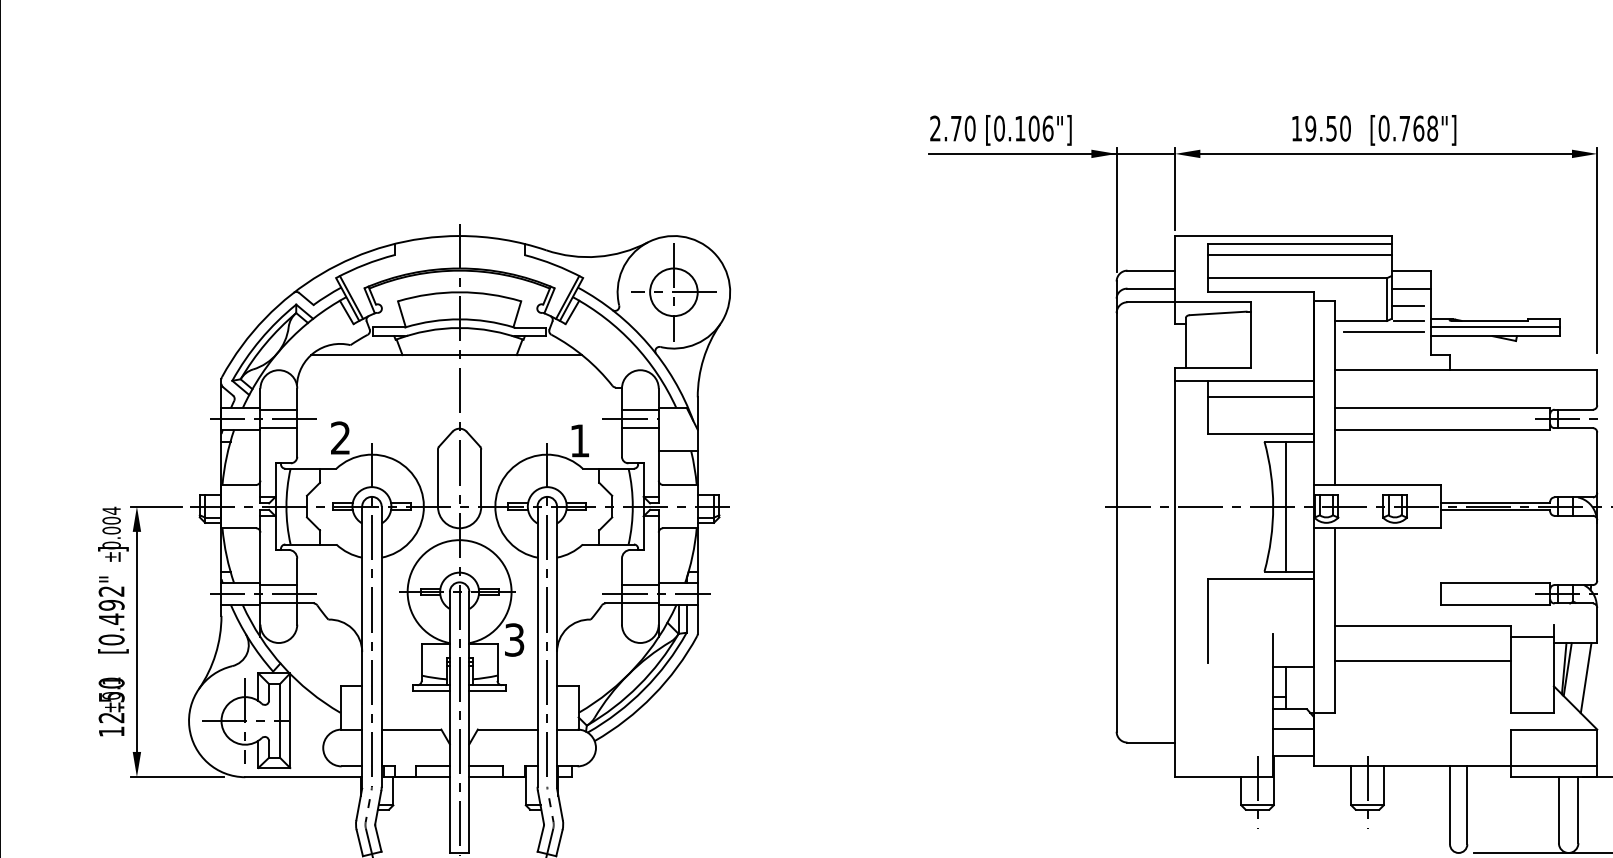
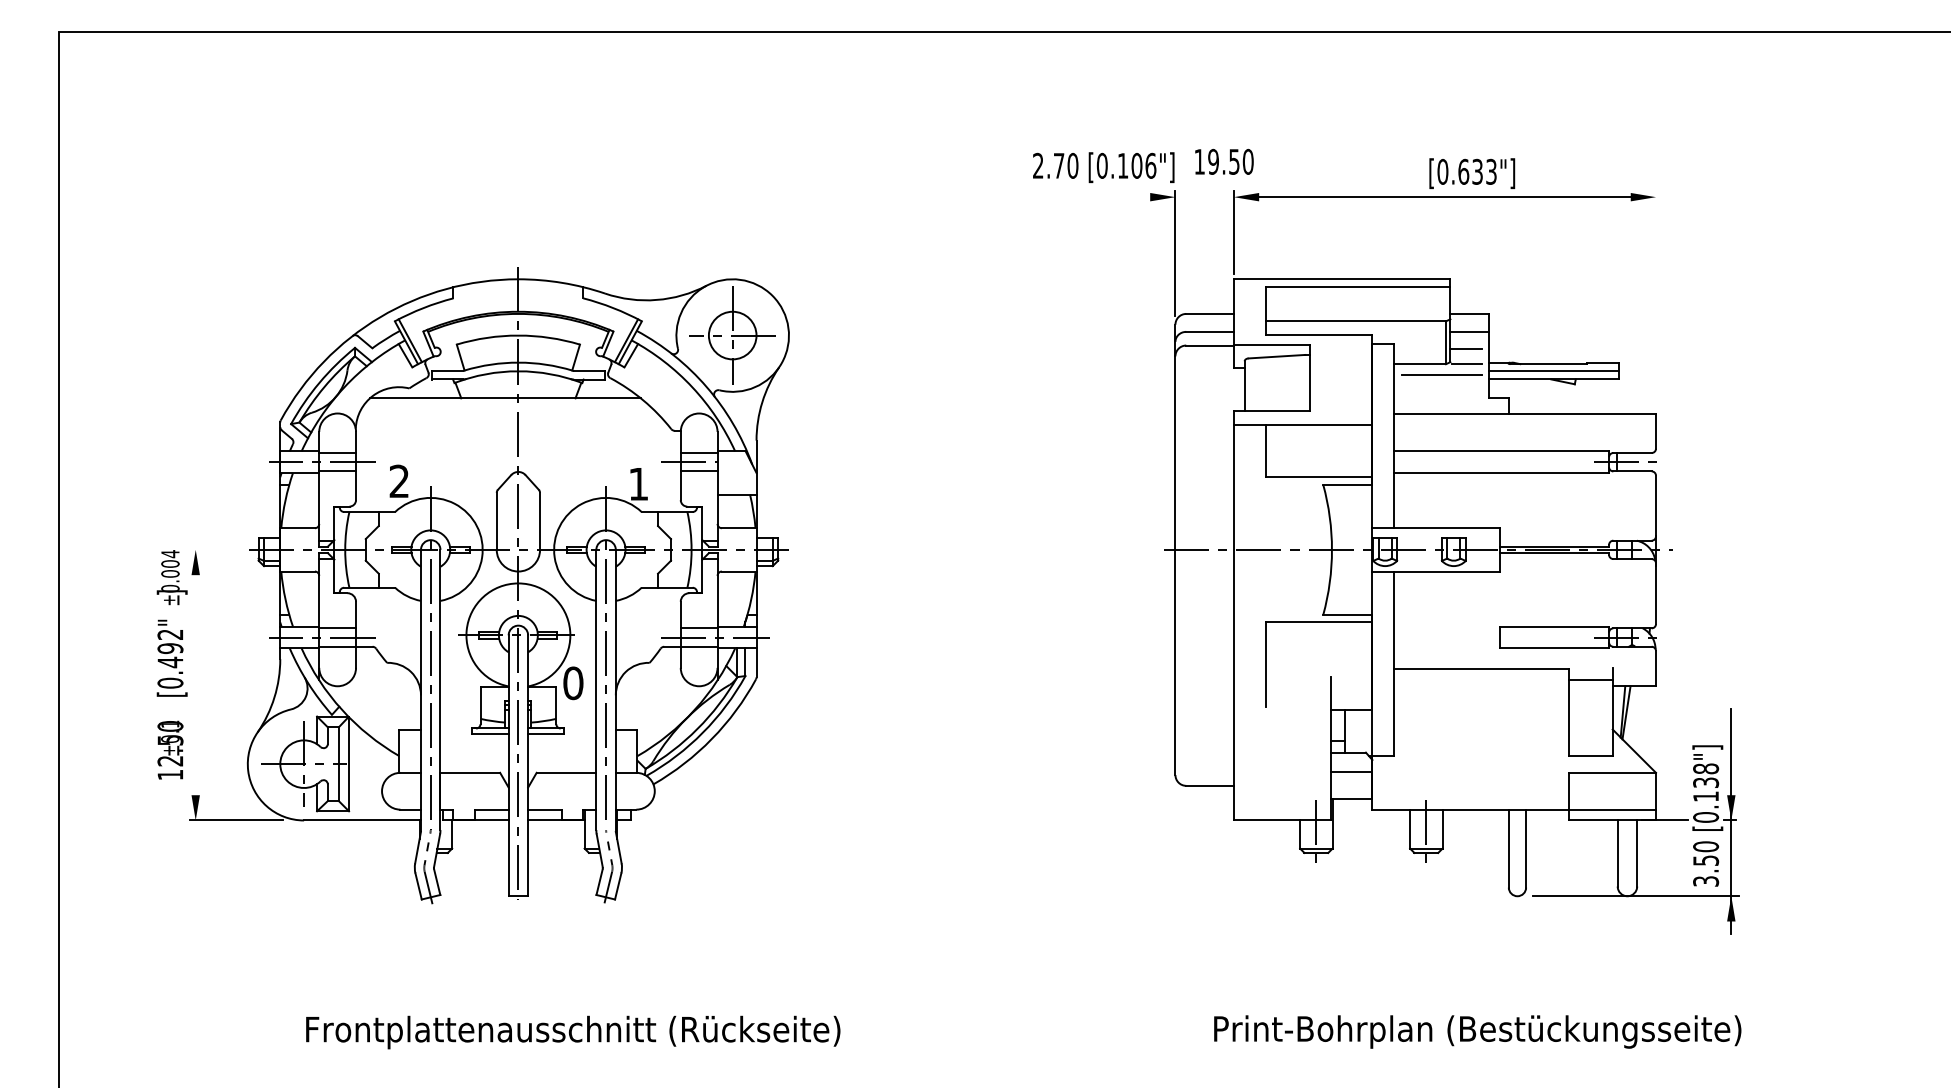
text: (1321, 128) -> (1224, 161), moved
text: (1418, 128) -> (1477, 171), [0.768"] -> [0.633"]
text: (1000, 130) -> (1103, 167), moved
line: (1051, 154) -> (1110, 197), removed
line: (1597, 250) -> (1656, 293), removed
line: (1299, 255) -> (1358, 298), removed
line: (1260, 397) -> (1319, 440), removed
line: (155, 506) -> (214, 549), removed
line: (1285, 506) -> (1344, 549), removed
text: (514, 640) -> (573, 683), 3 -> 0
line: (136, 642) -> (195, 685), removed
line: (1422, 661) -> (1481, 704), removed
line: (1585, 678) -> (1644, 721), removed

